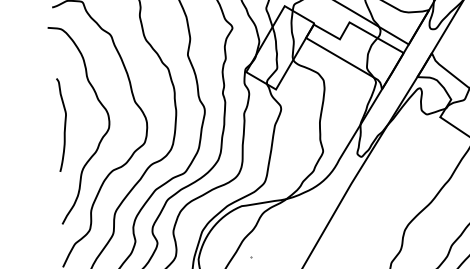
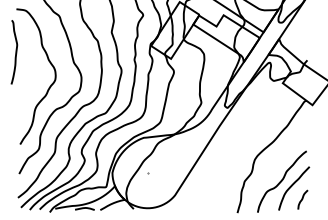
curve: (64, 125) -> (15, 52), moved

